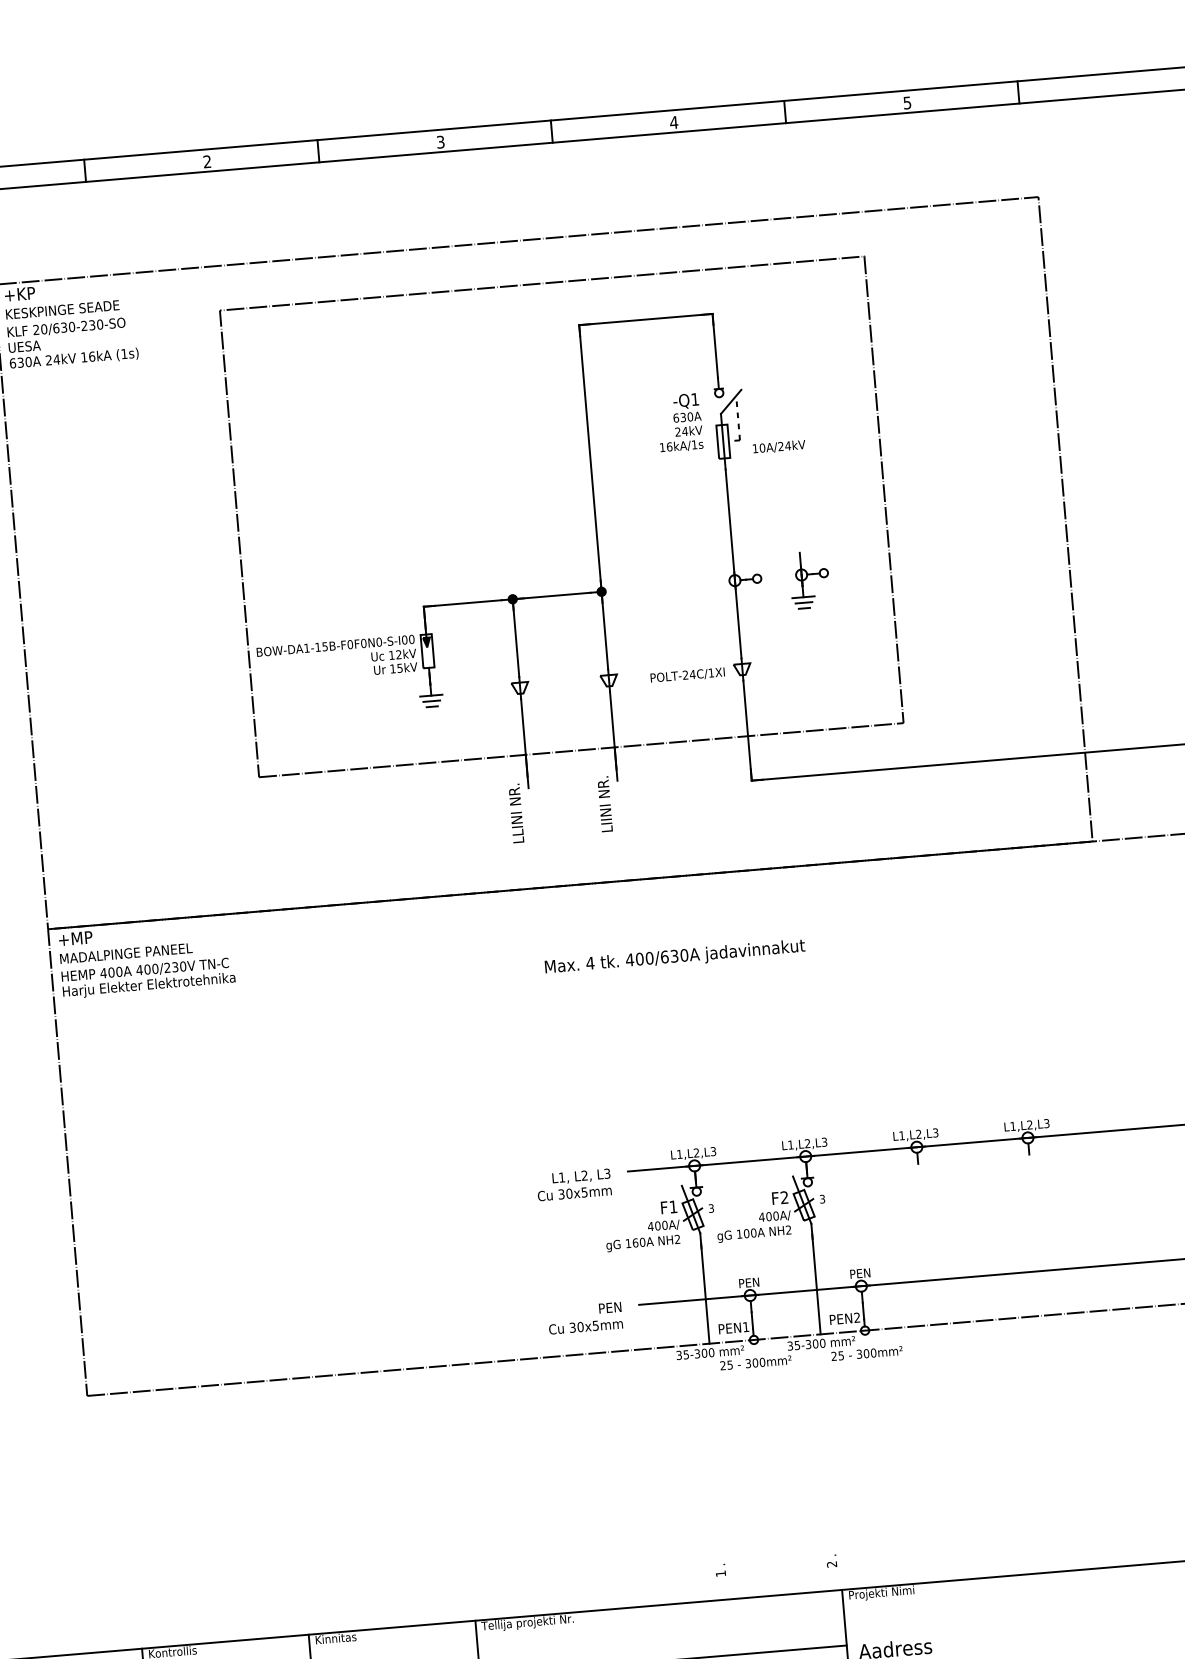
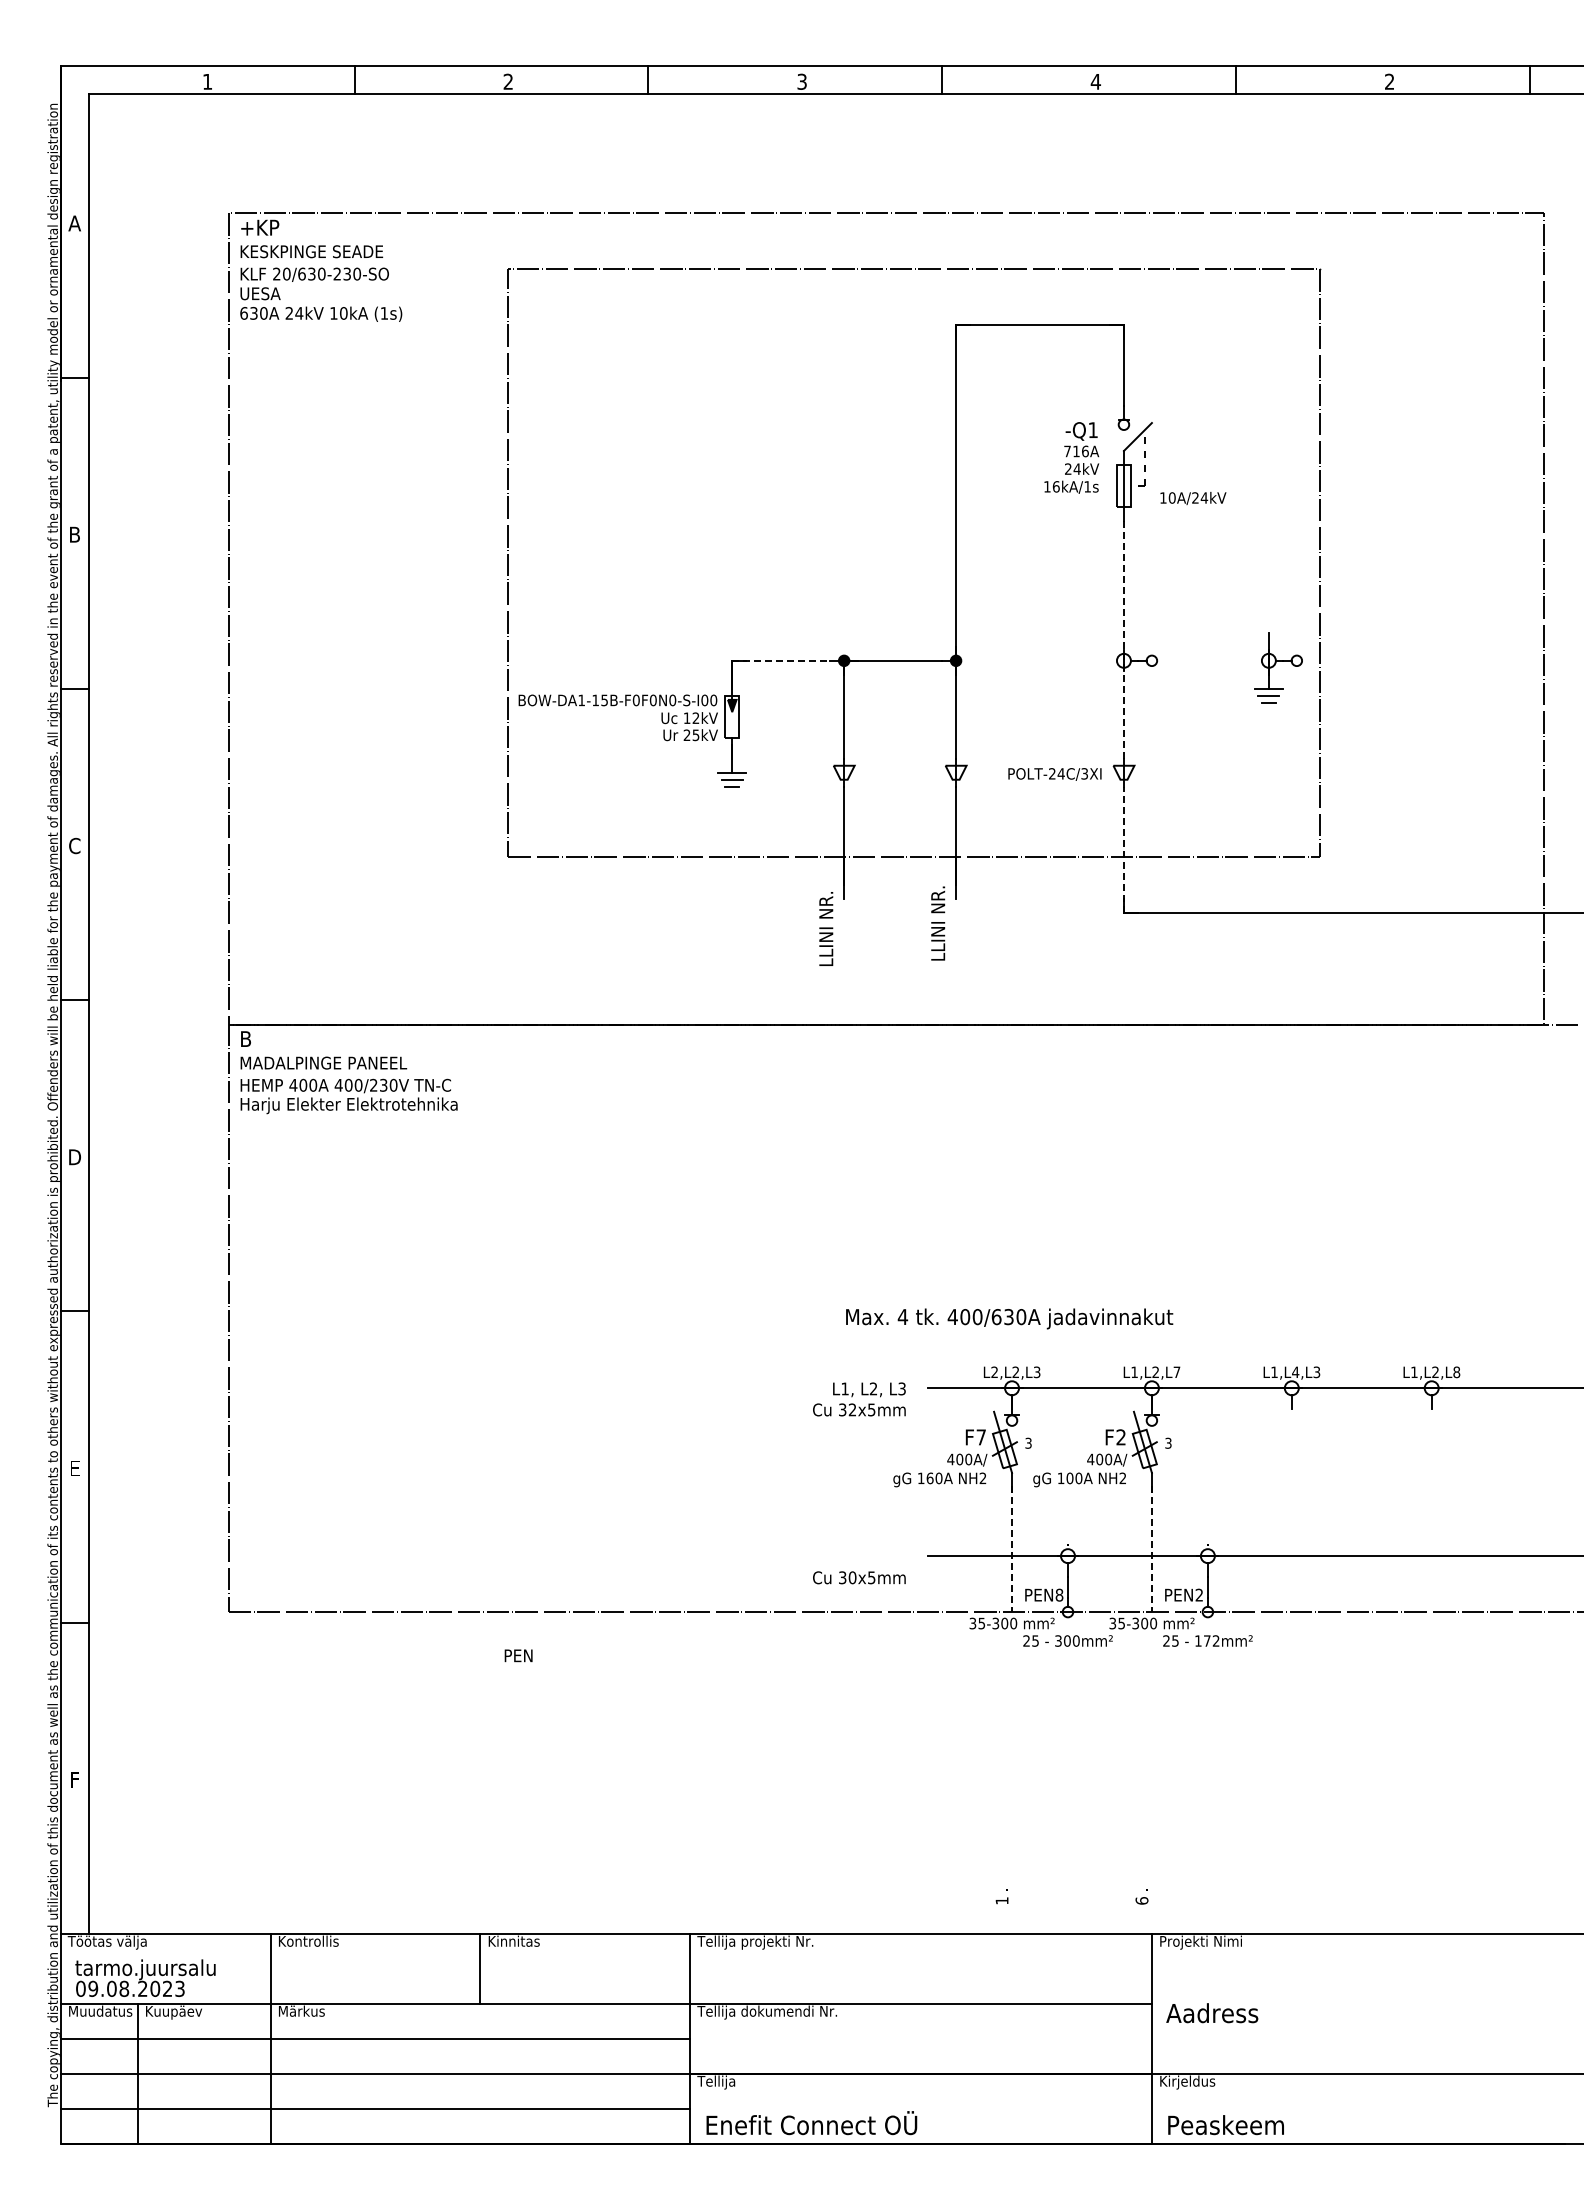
text: (907, 102) -> (1389, 81), 5 -> 2
text: (91, 356) -> (343, 313), 16kA -> 10kA
text: (683, 417) -> (1076, 451), 630A -> 716A
line: (733, 563) -> (1123, 639), solid -> dashed
part: (809, 579) -> (1278, 667), moved
line: (462, 603) -> (781, 660), solid -> dashed
text: (392, 668) -> (686, 734), 15kV -> 25kV
text: (711, 672) -> (1084, 773), POLT-24C/1XI -> POLT-24C/3XI
line: (747, 730) -> (1123, 849), solid -> dashed
text: (605, 801) -> (938, 923), LIINI NR. -> LLINI NR.
text: (75, 938) -> (262, 1038), +MP -> B
text: (675, 957) -> (1009, 1318), moved
text: (1046, 1123) -> (1456, 1372), L1,L2,L3 -> L1,L2,L8
text: (918, 1133) -> (1295, 1371), L1,L2,L3 -> L1,L4,L3
text: (824, 1142) -> (1176, 1372), L1,L2,L3 -> L1,L2,L7
text: (679, 1153) -> (994, 1371), L1,L2,L3 -> L2,L2,L3
text: (569, 1193) -> (852, 1409), 30x5mm -> 32x5mm
text: (672, 1207) -> (980, 1437), F1 -> F7
text: (859, 1272) -> (1207, 1539), PEN -> .
text: (748, 1282) -> (1067, 1539), PEN -> .
line: (816, 1284) -> (1151, 1549), solid -> dashed
line: (705, 1293) -> (1012, 1549), solid -> dashed
text: (610, 1307) -> (518, 1655), moved
text: (746, 1326) -> (1059, 1594), PEN1 -> PEN8
text: (866, 1353) -> (1207, 1640), 300mm² -> 172mm²
text: (831, 1564) -> (1141, 1900), 2 -> 6

